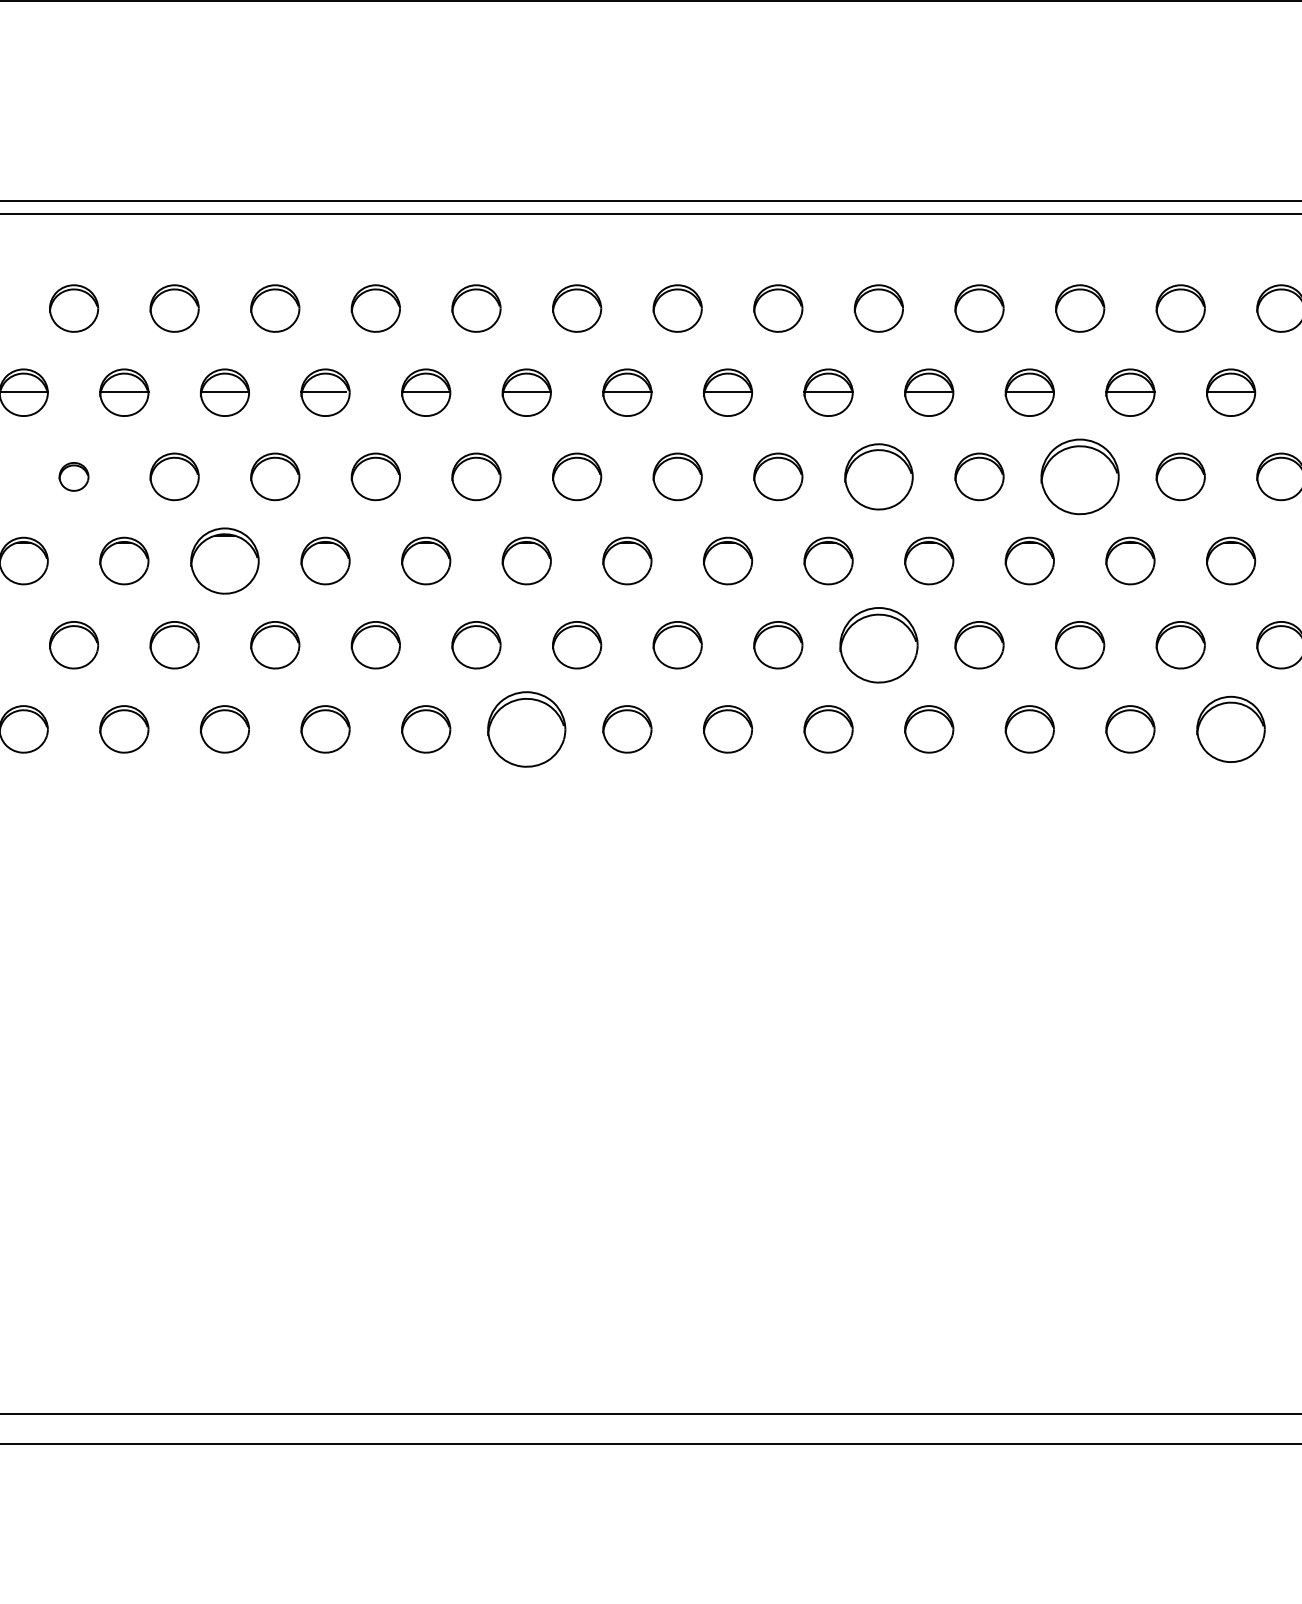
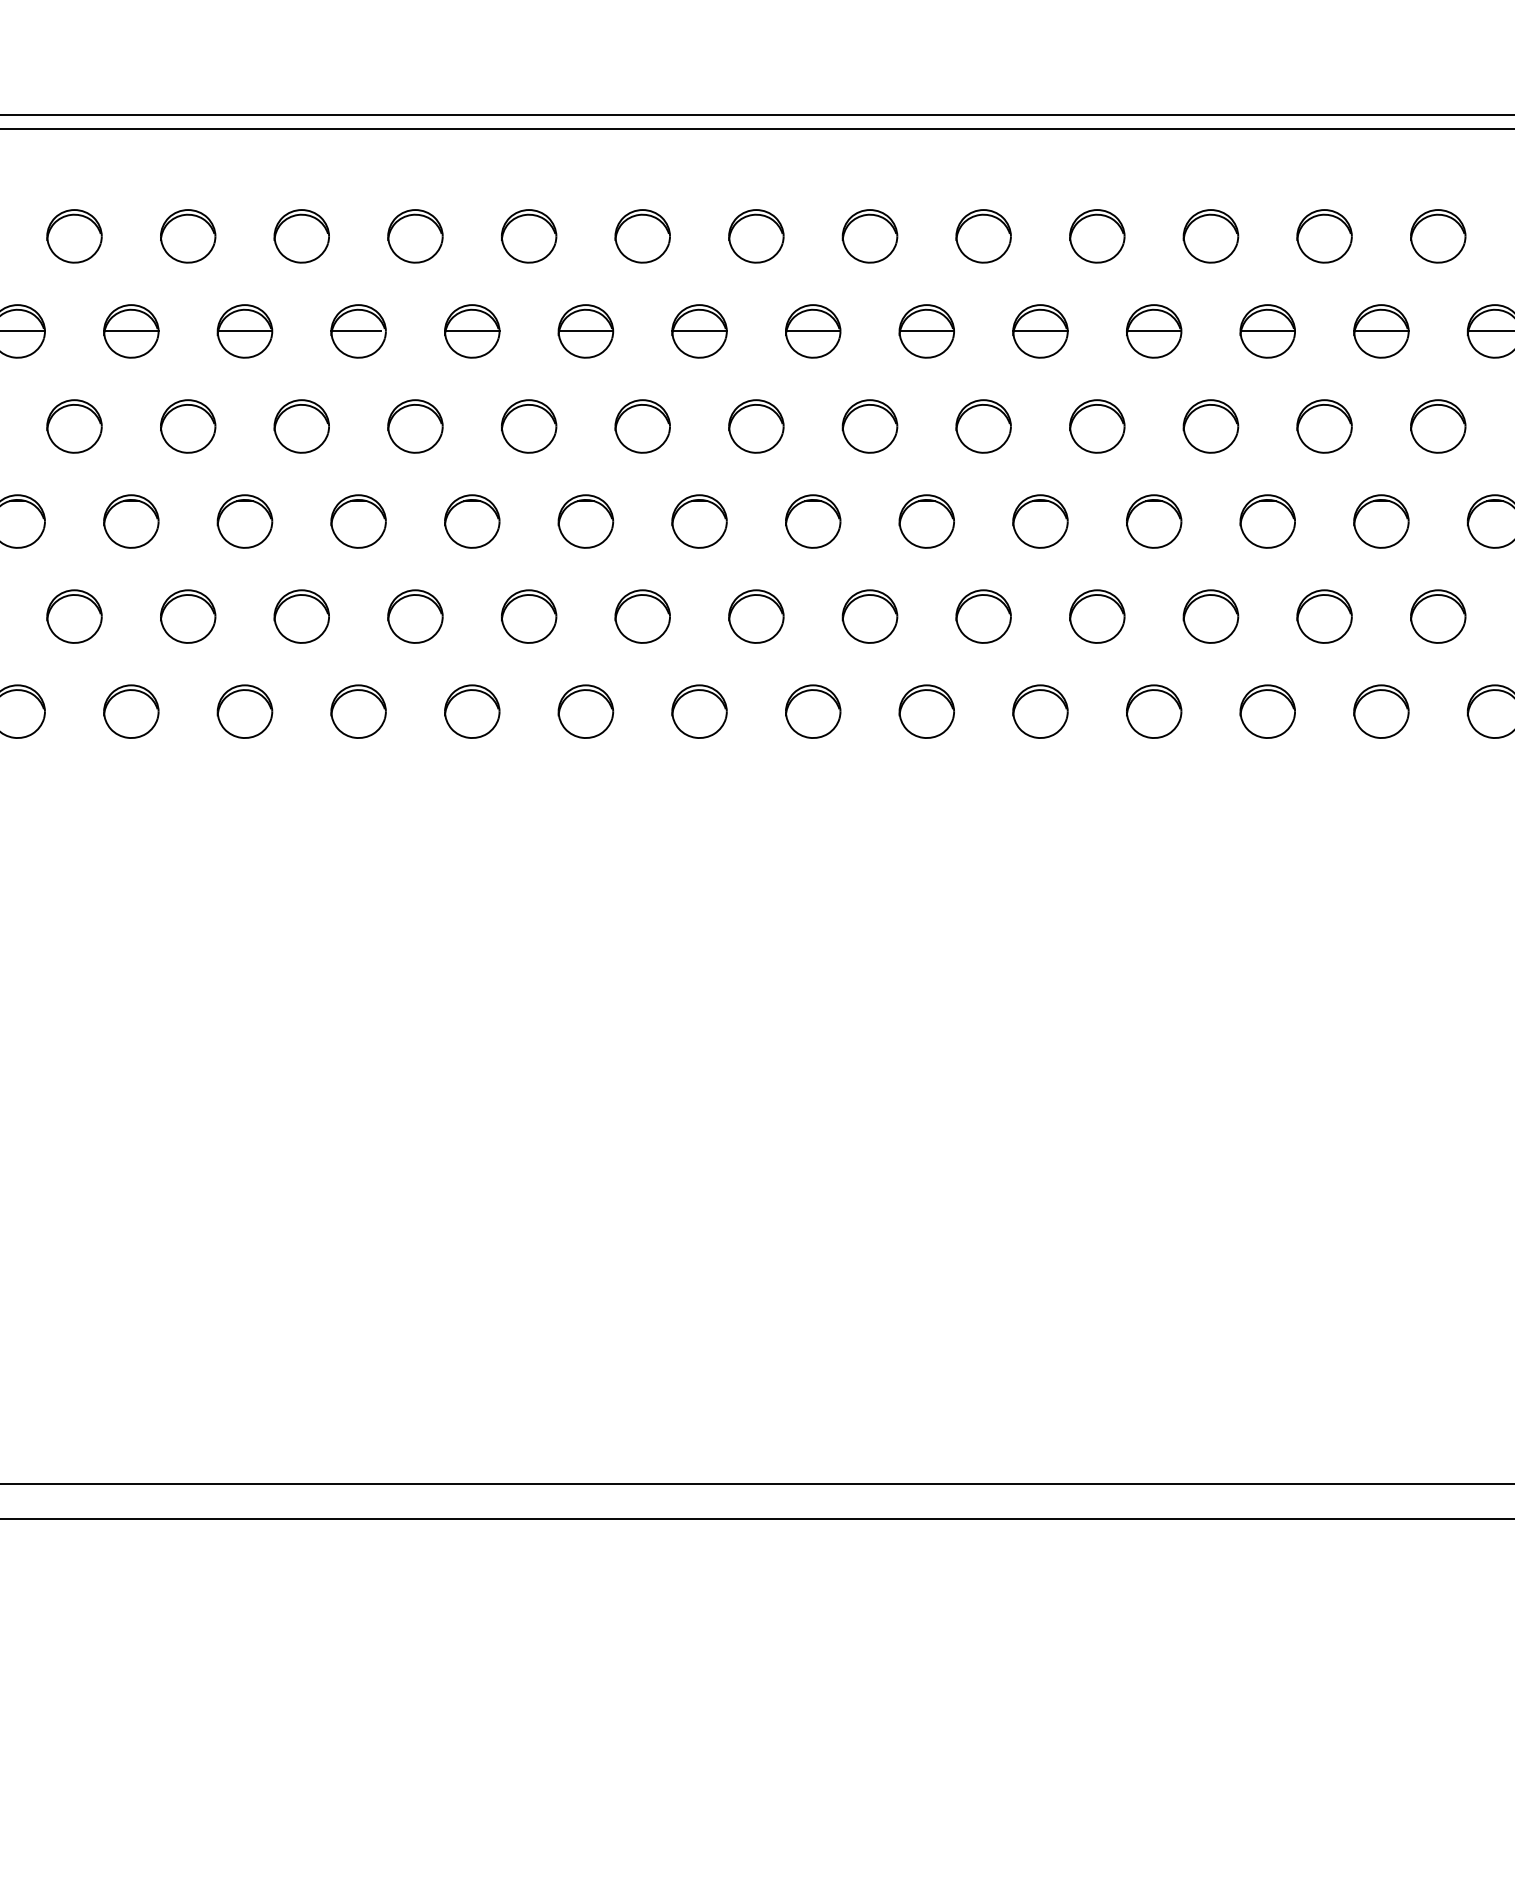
part: (74, 476) -> (74, 426), size x1.67
part: (878, 476) -> (983, 426), size x0.71
part: (1079, 476) -> (1210, 426), size x0.62
part: (224, 561) -> (244, 521), size x0.71
part: (878, 645) -> (983, 616), size x0.62
part: (526, 729) -> (585, 711), size x0.62
part: (1231, 729) -> (1381, 711), size x0.71

